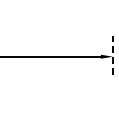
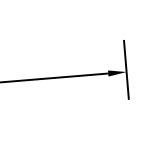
line: (112, 54) -> (125, 68), dashed -> solid

